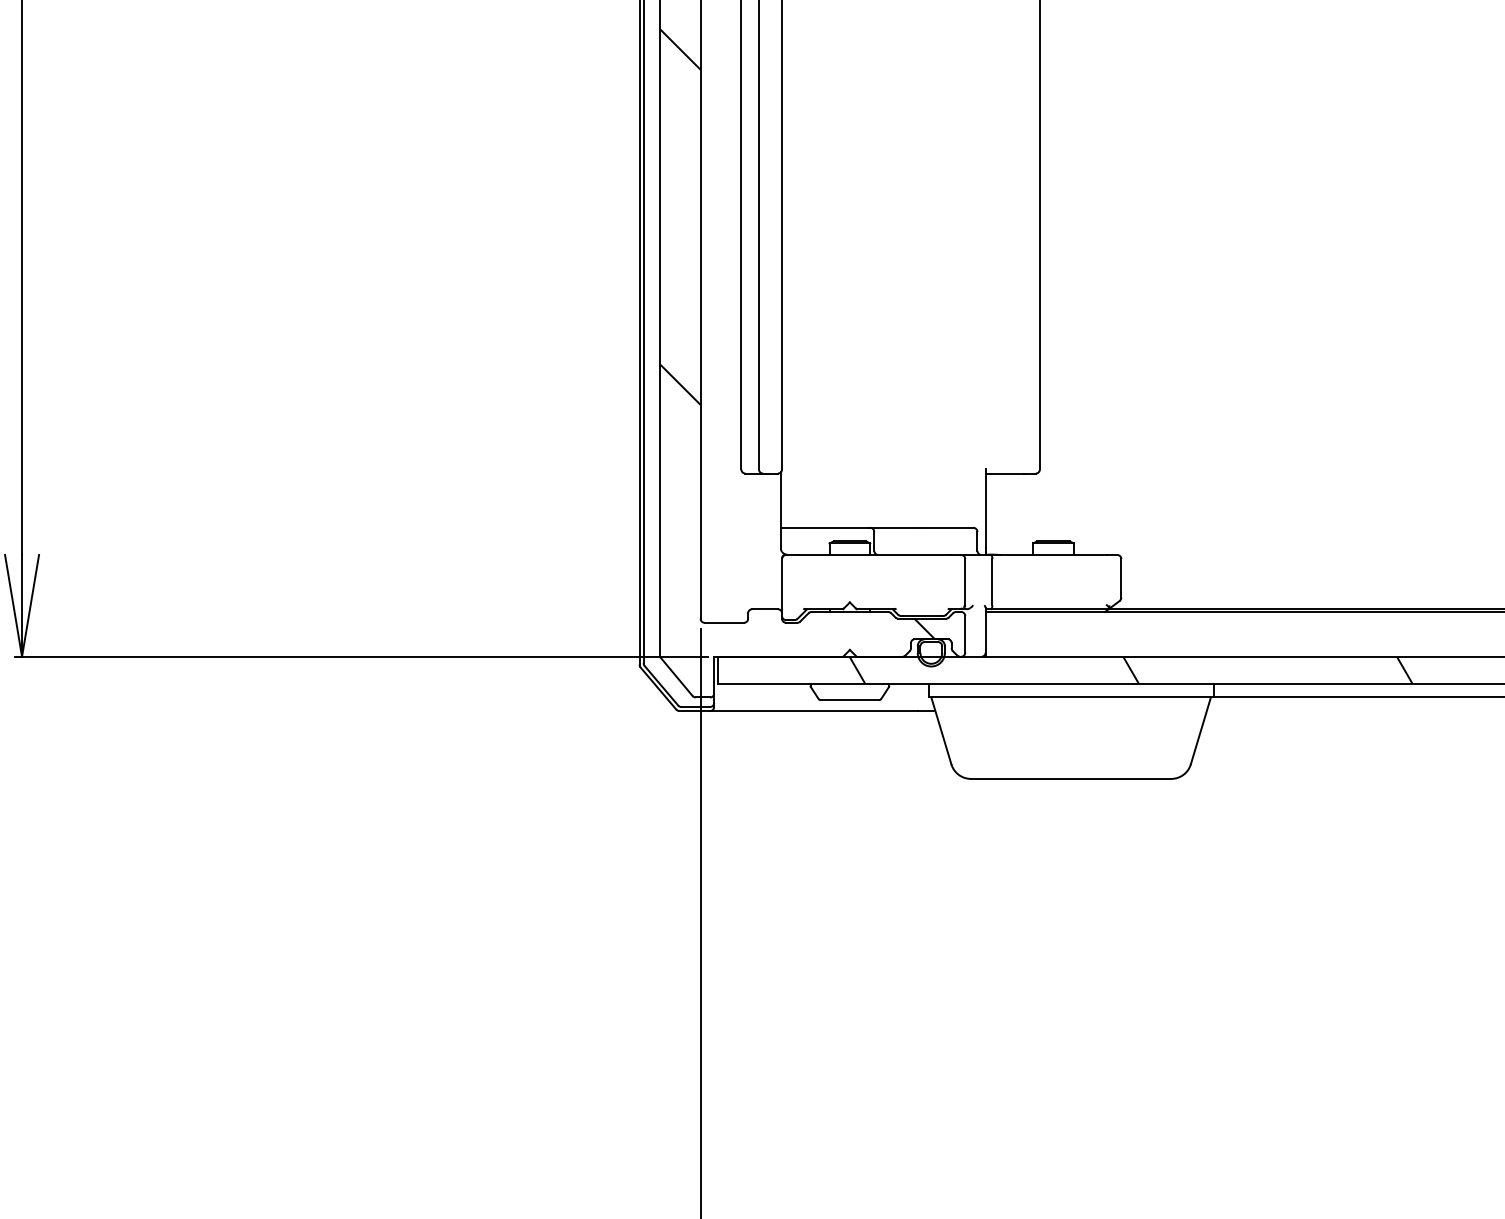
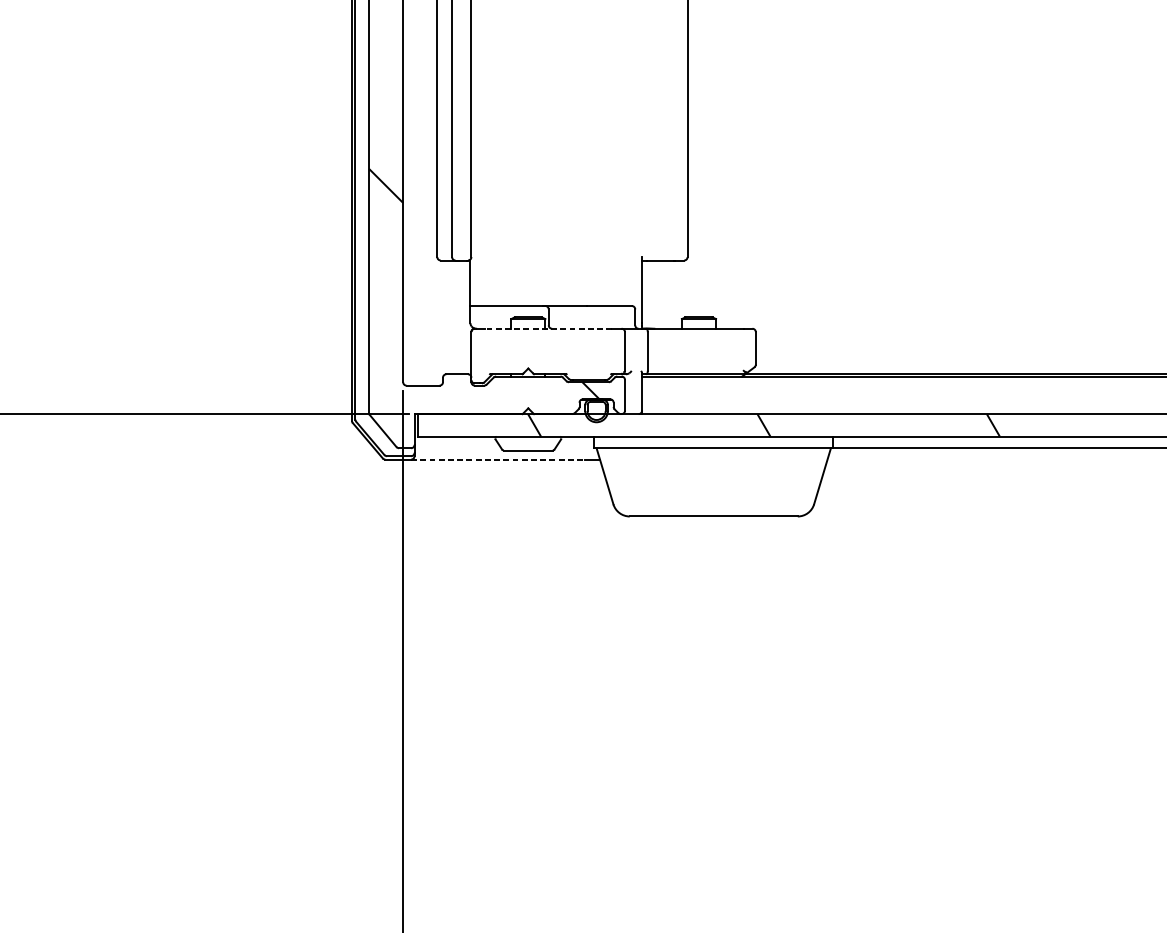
line: (874, 554) -> (548, 328), solid -> dashed
line: (813, 711) -> (497, 459), solid -> dashed

